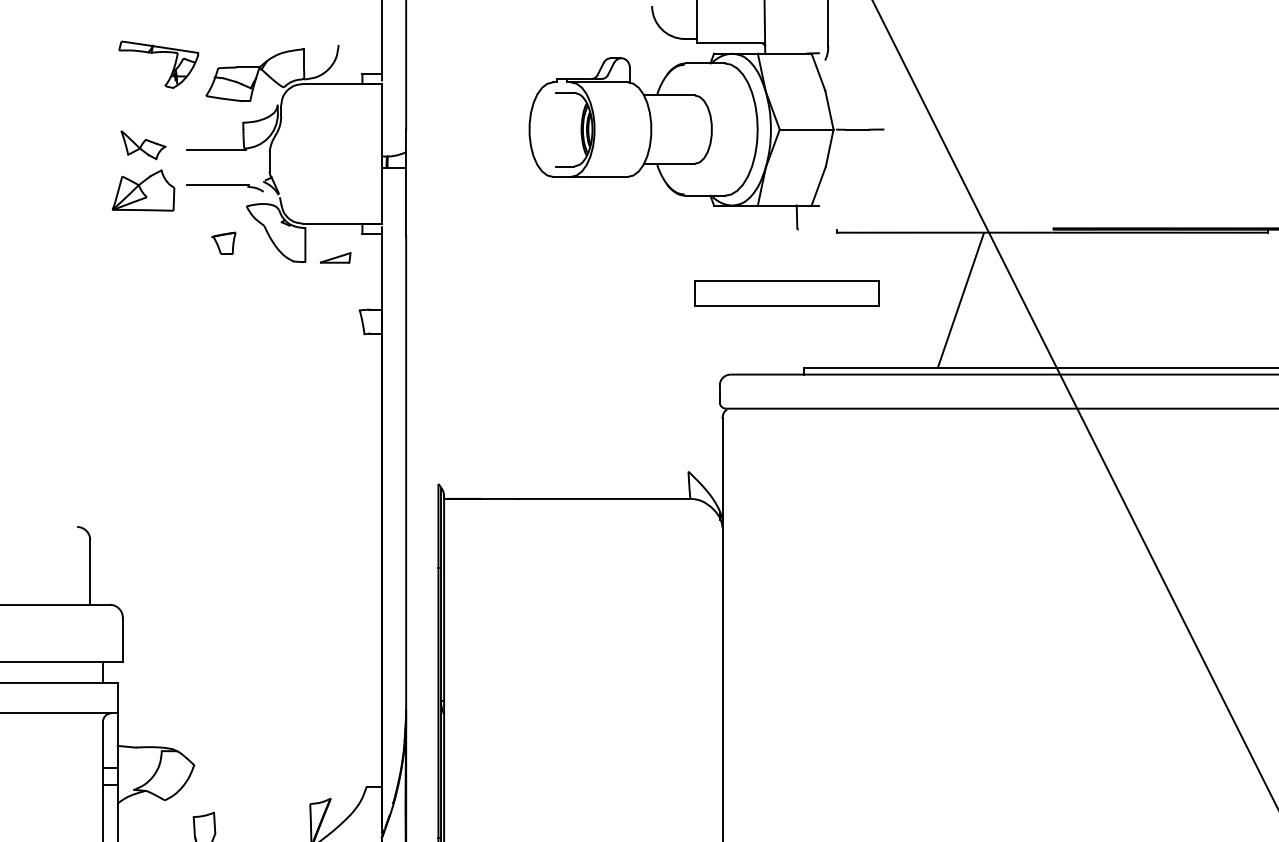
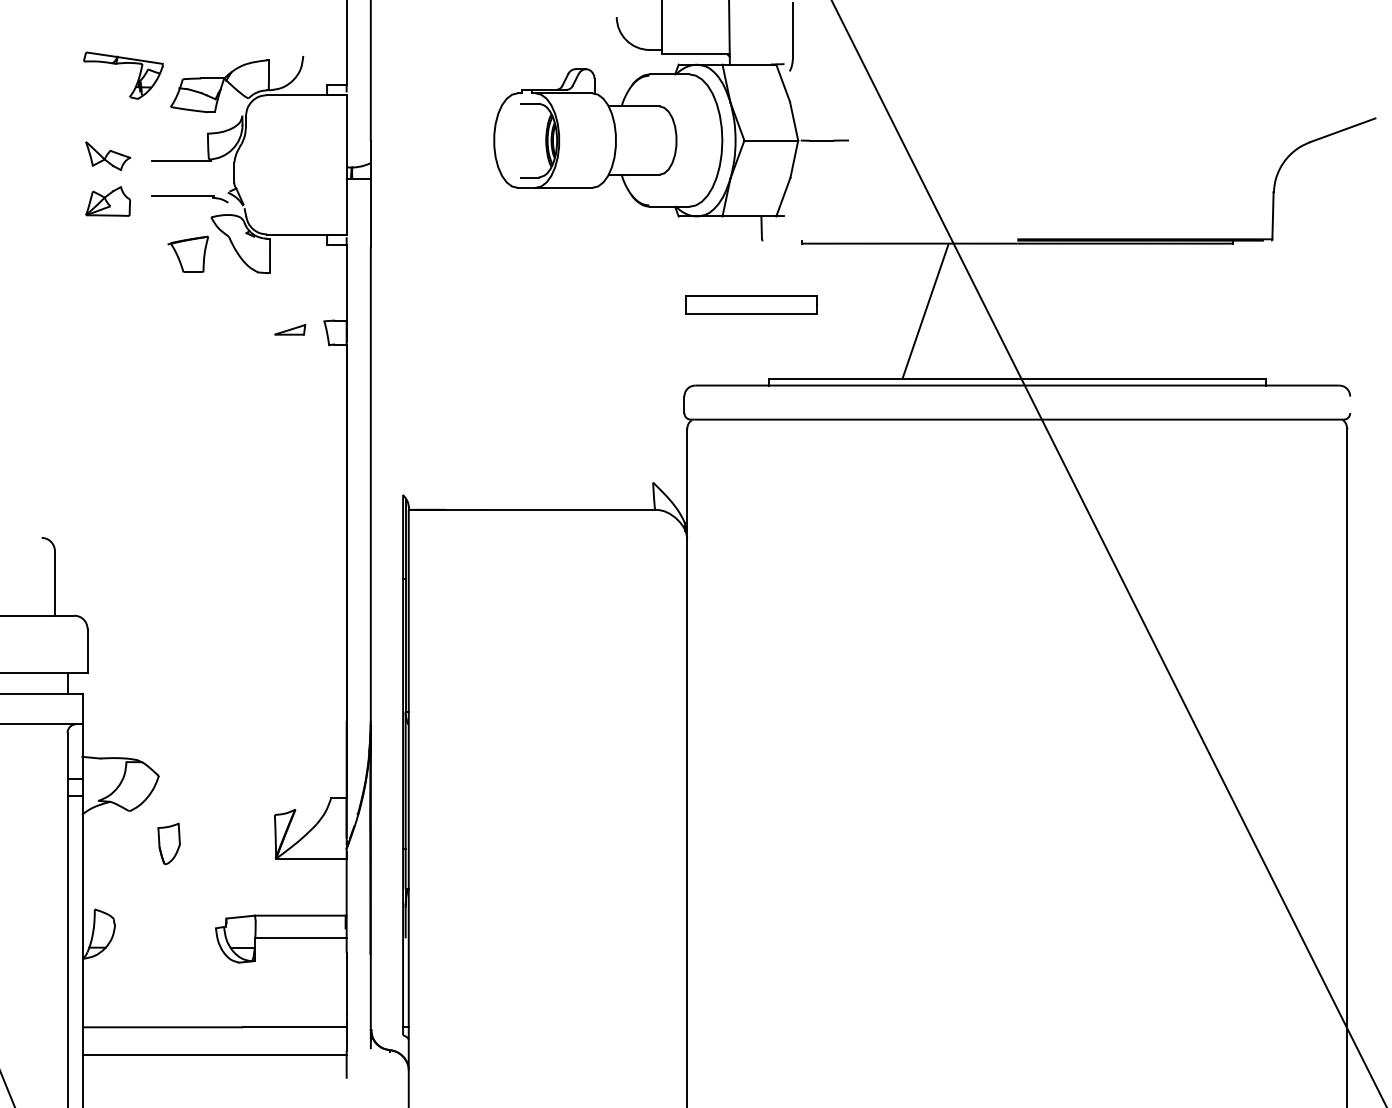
part: (142, 190) -> (107, 201), size x0.71
part: (223, 242) -> (188, 253), size x1.67
part: (335, 257) -> (290, 329), moved
part: (786, 293) -> (751, 304), size x0.71

